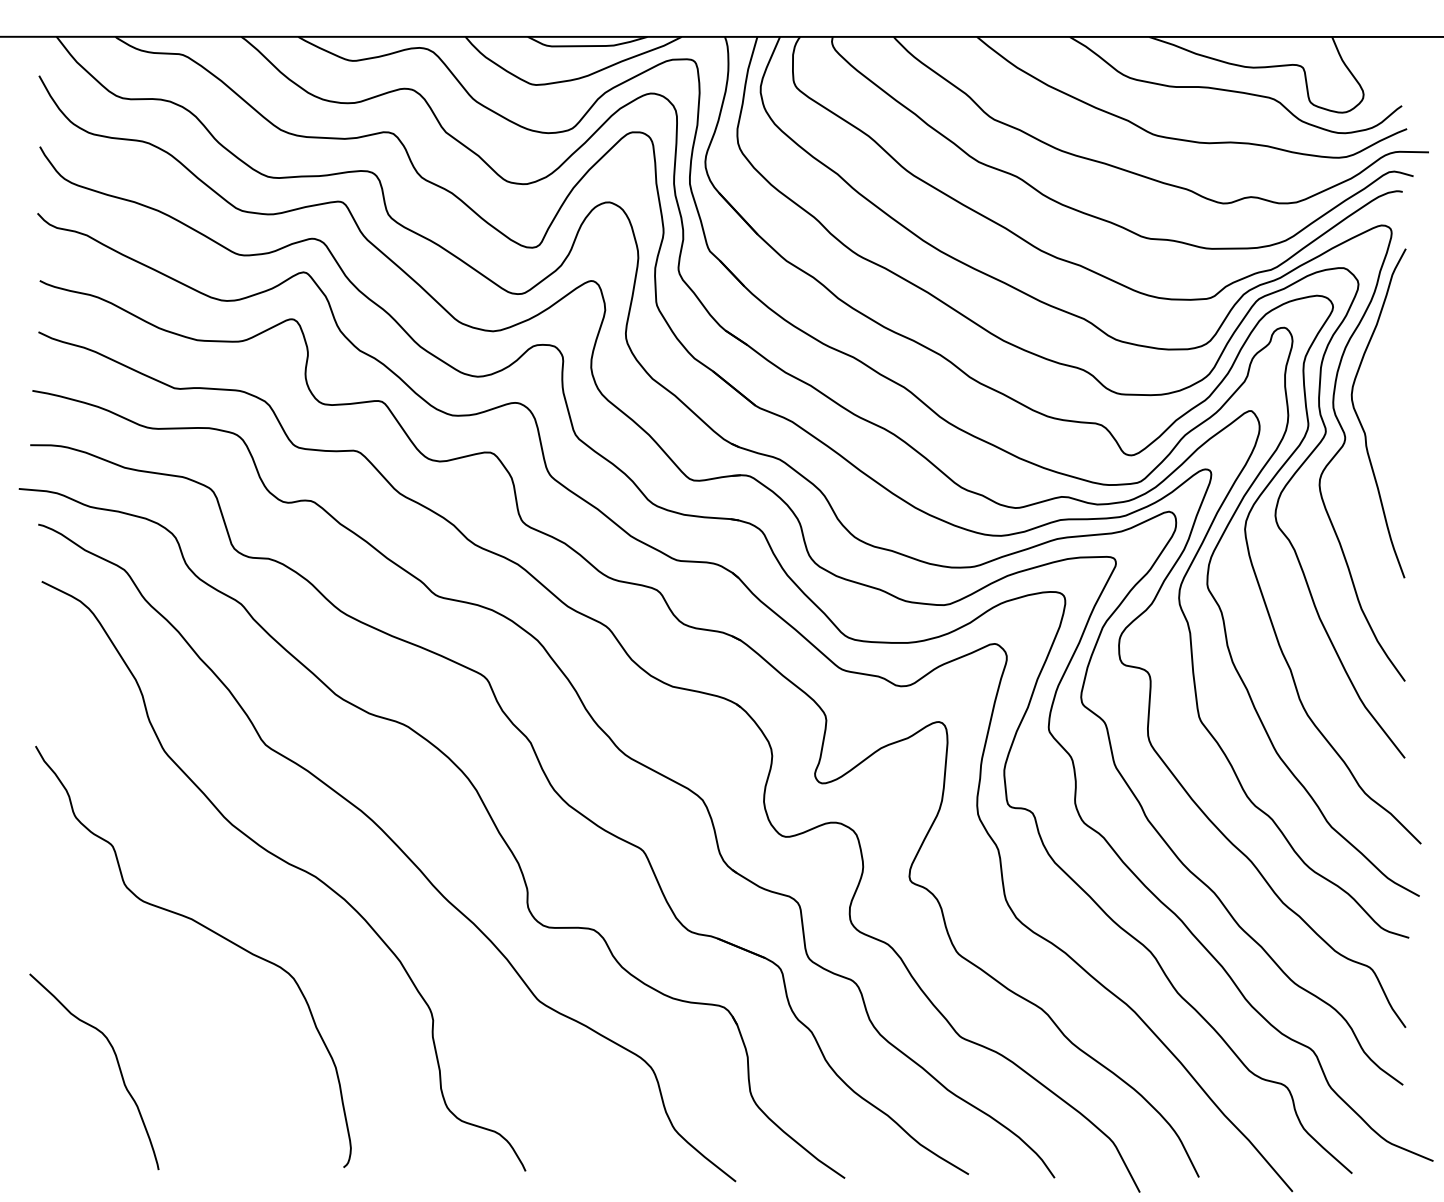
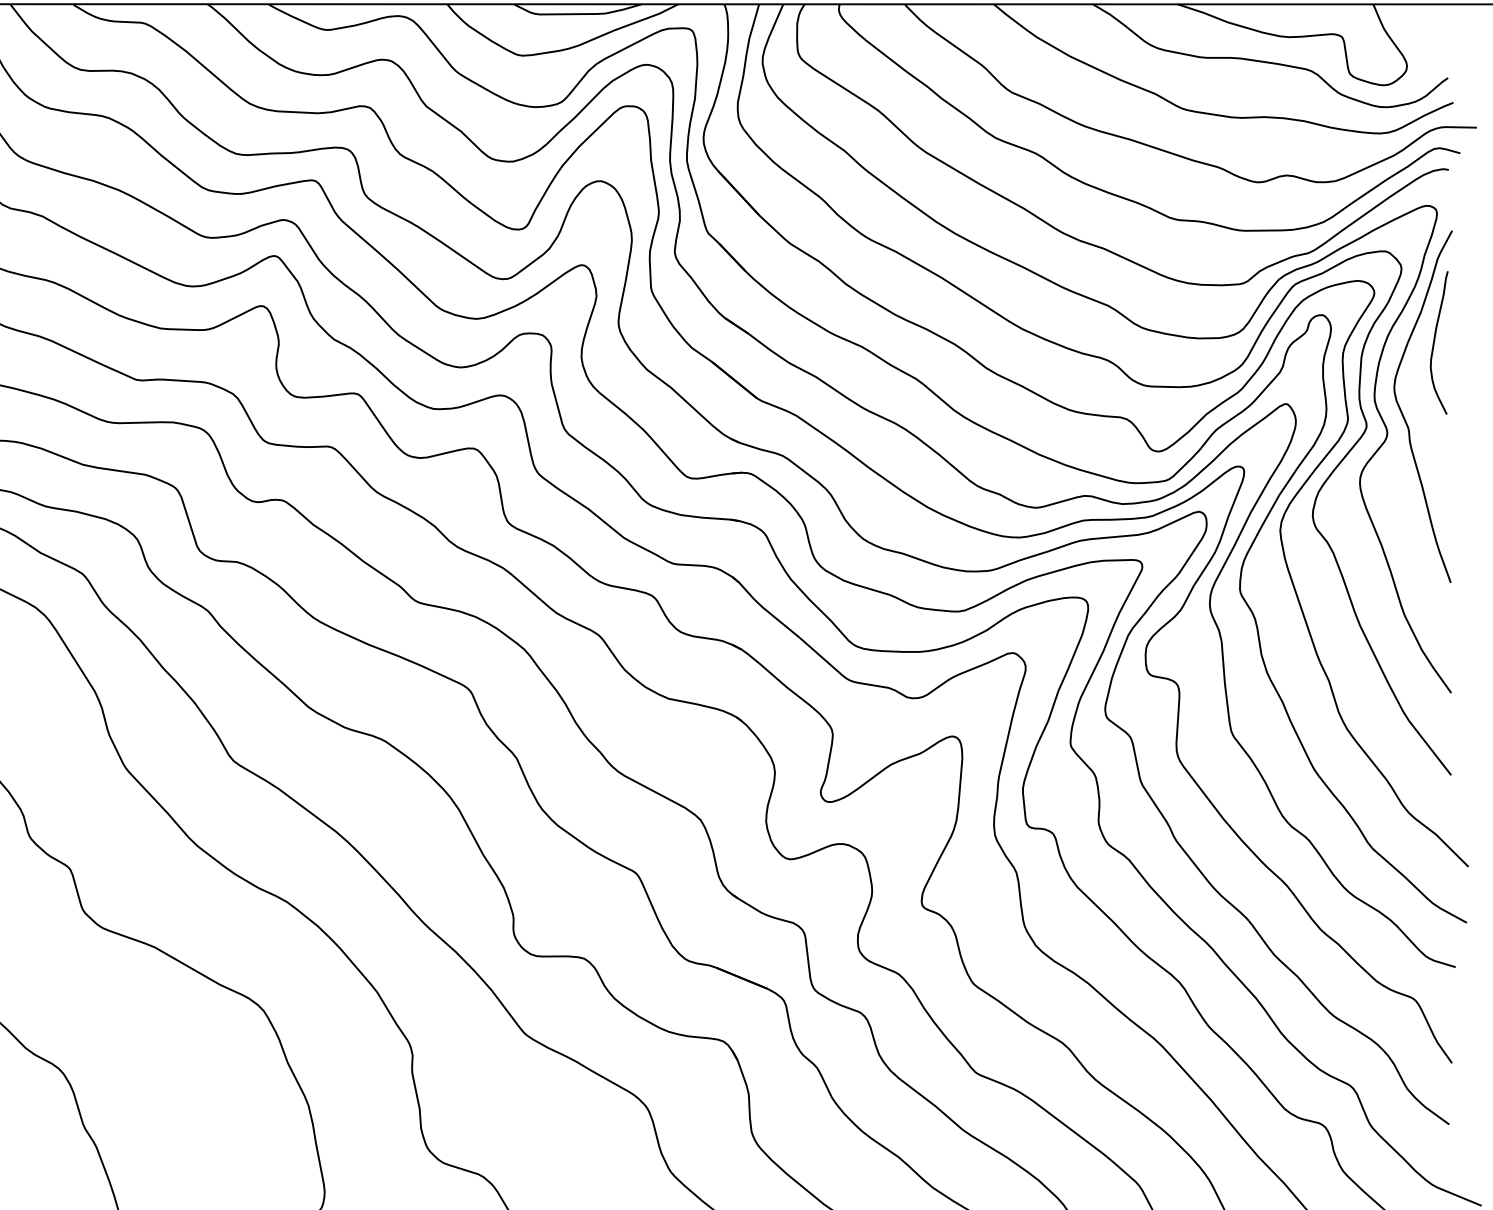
curve: (1389, 353) -> (1434, 342), added

